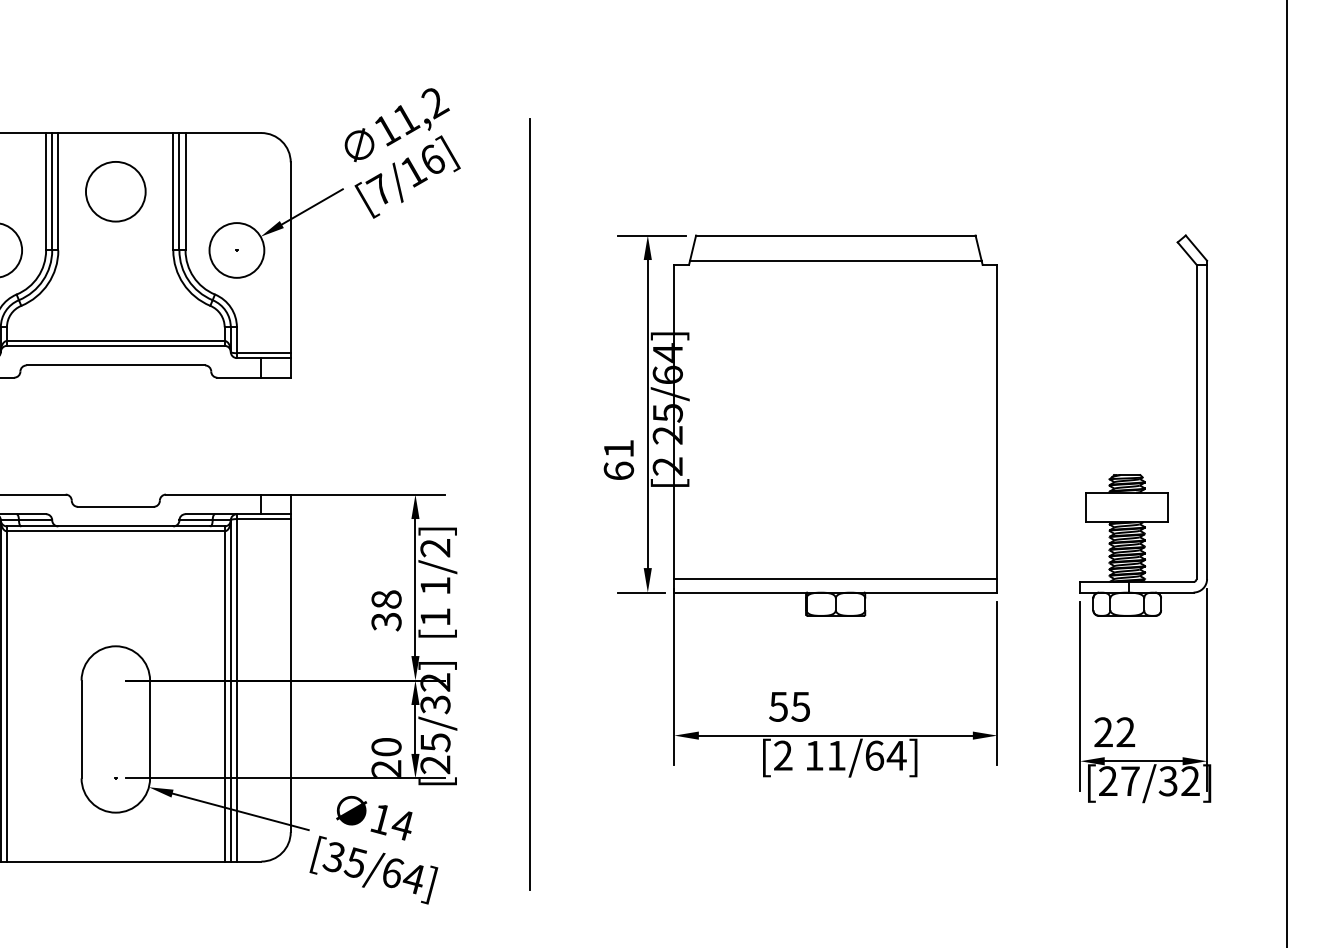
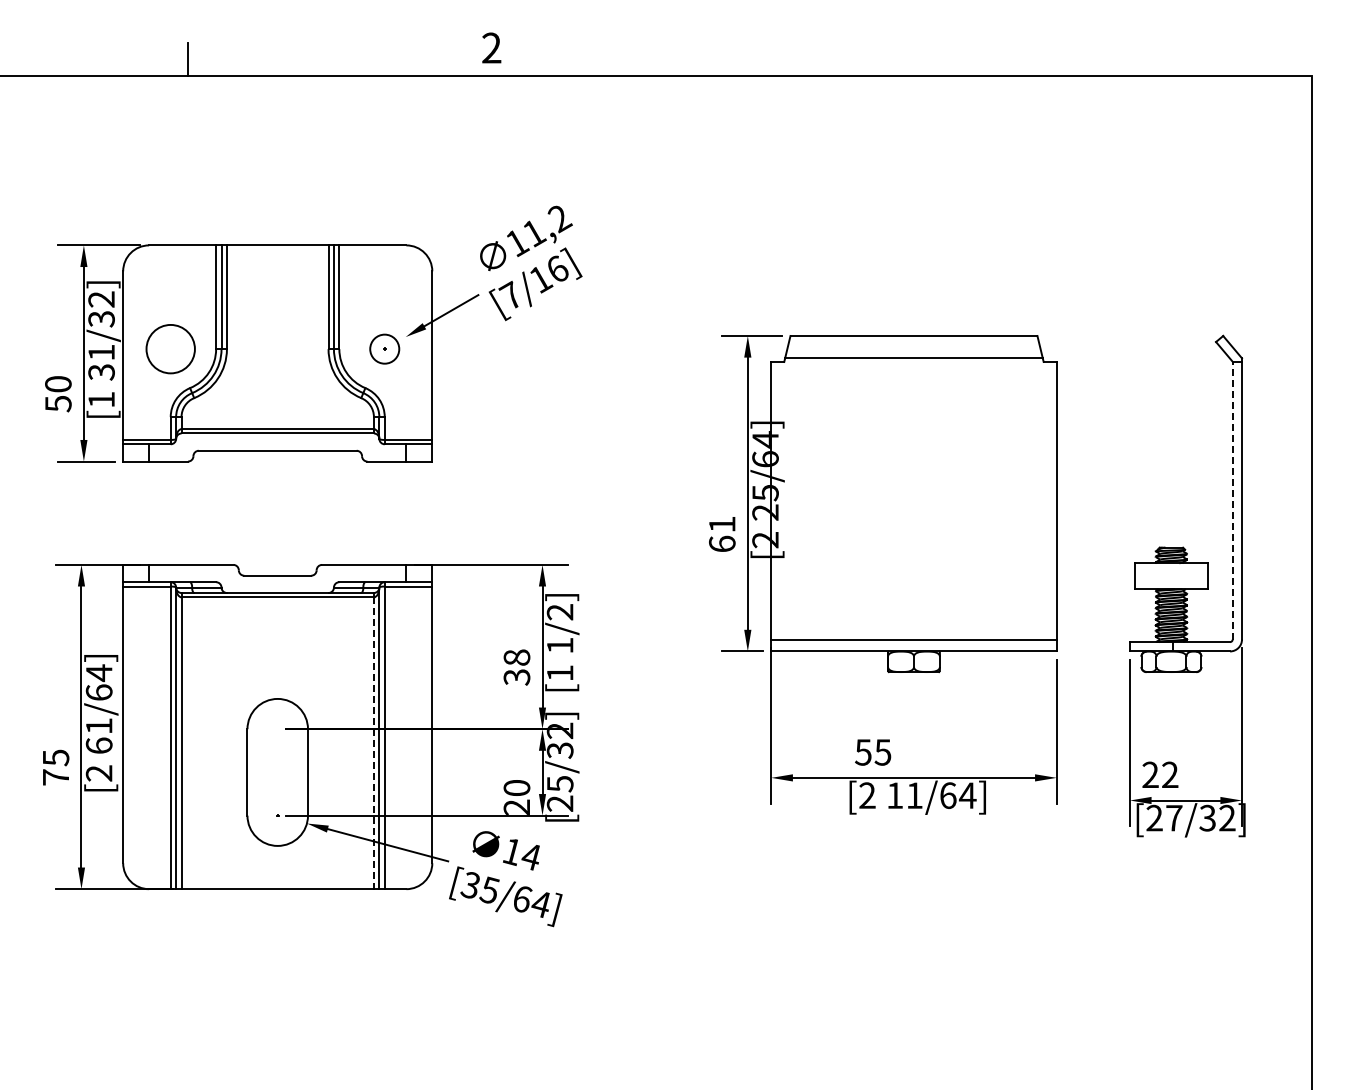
circle: (115, 191) -> (277, 297), removed
circle: (236, 249) -> (384, 348), size x0.6
line: (1196, 421) -> (1232, 500), solid -> dashed
line: (529, 504) -> (643, 573), removed
line: (224, 696) -> (373, 743), solid -> dashed

